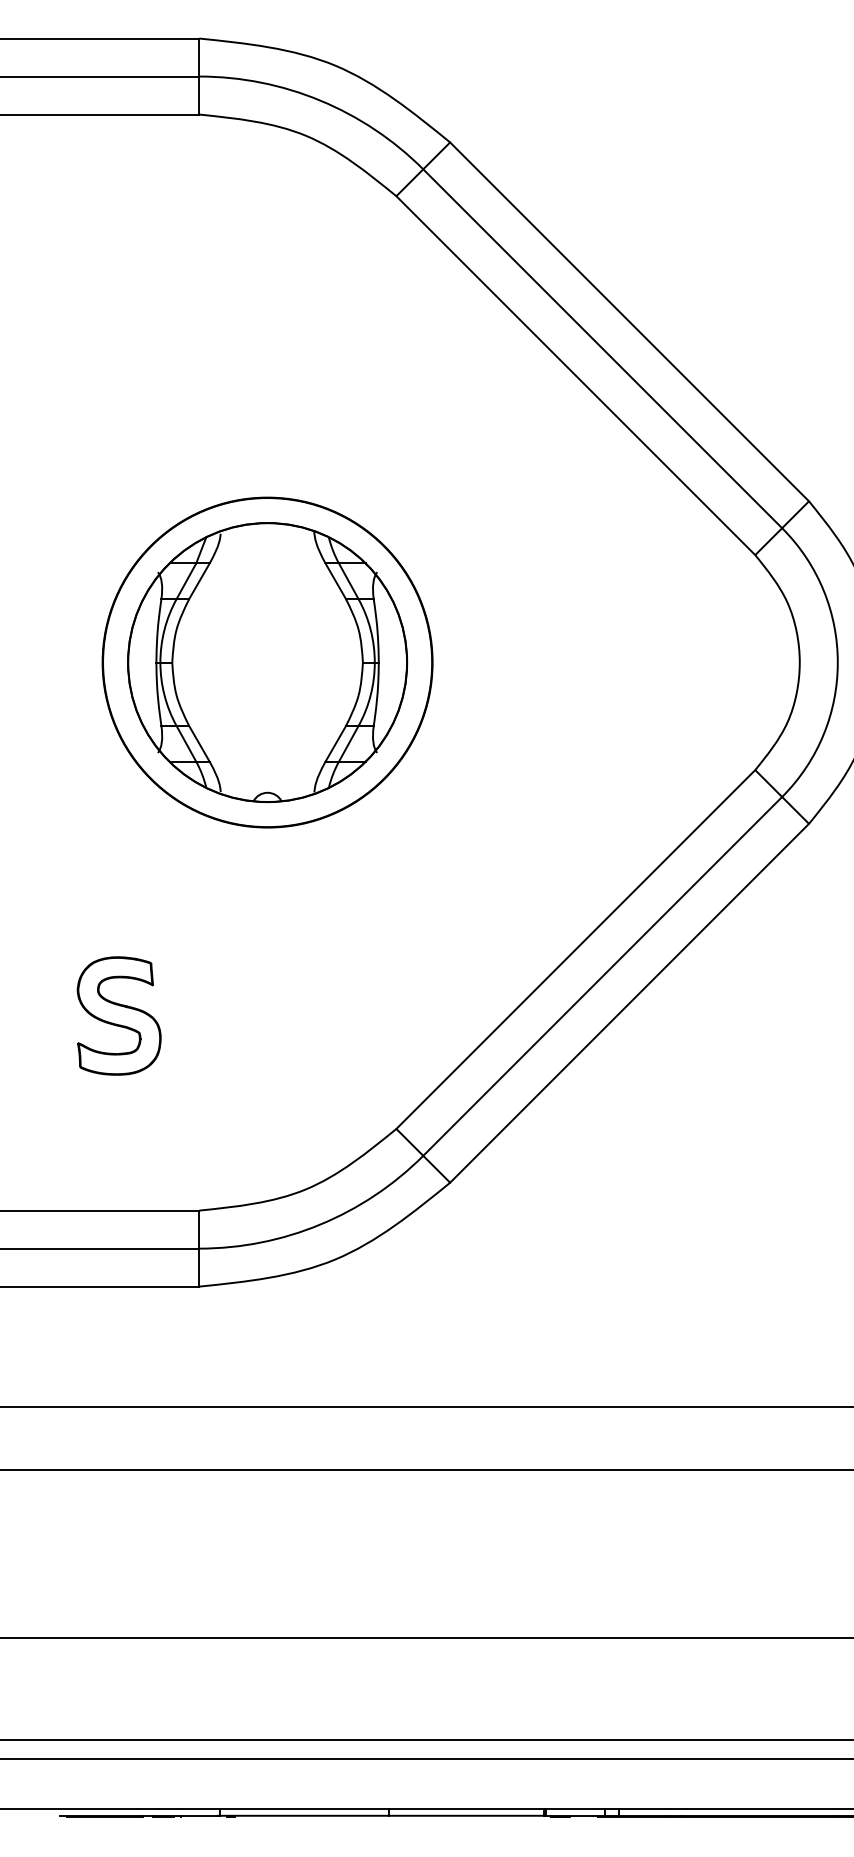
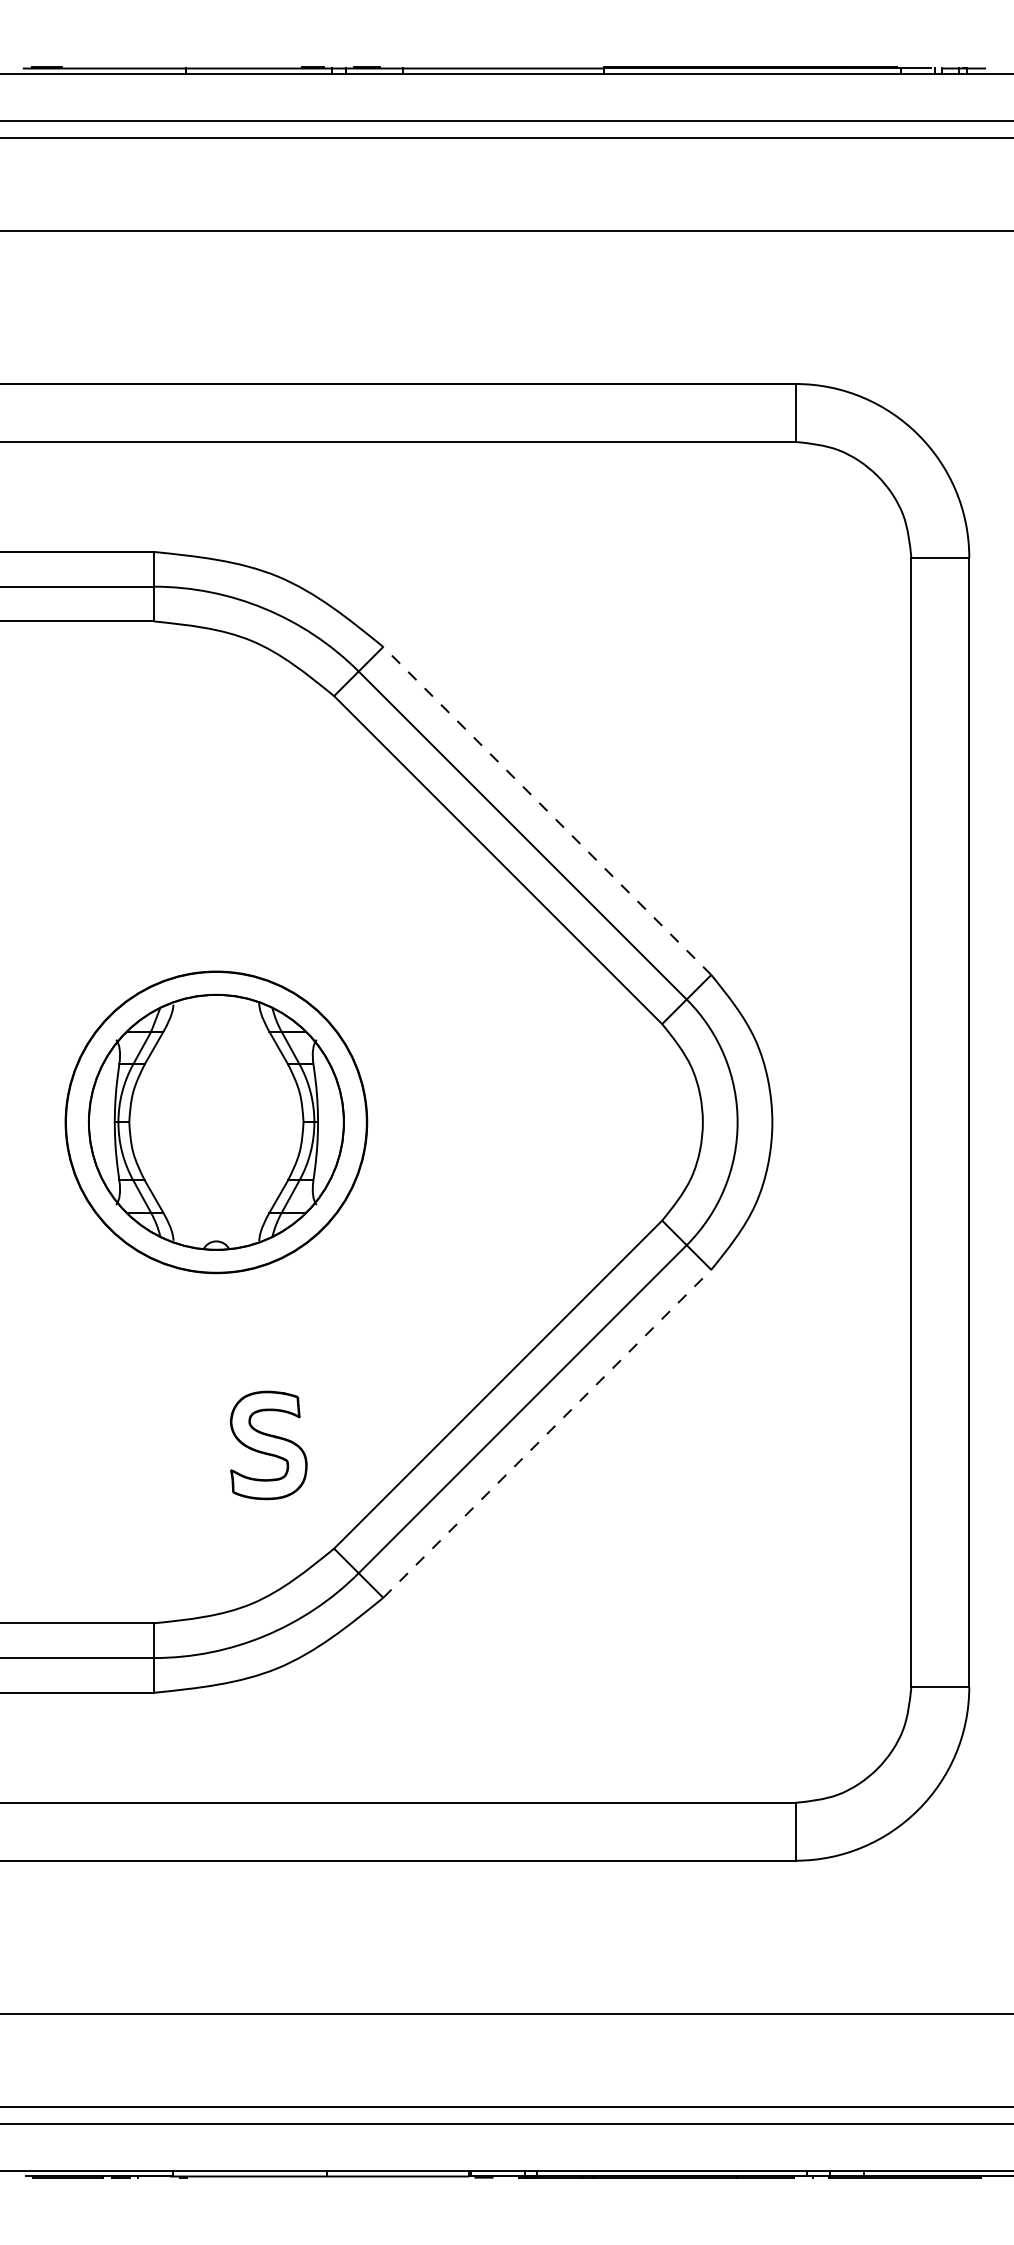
line: (629, 321) -> (547, 810), solid -> dashed
line: (629, 1002) -> (547, 1433), solid -> dashed
part: (118, 1016) -> (268, 1445), moved

